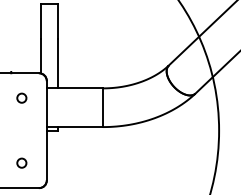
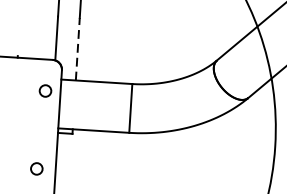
line: (58, 63) -> (78, 49), solid -> dashed
circle: (21, 97) -> (45, 90), moved
circle: (21, 162) -> (36, 168), moved

